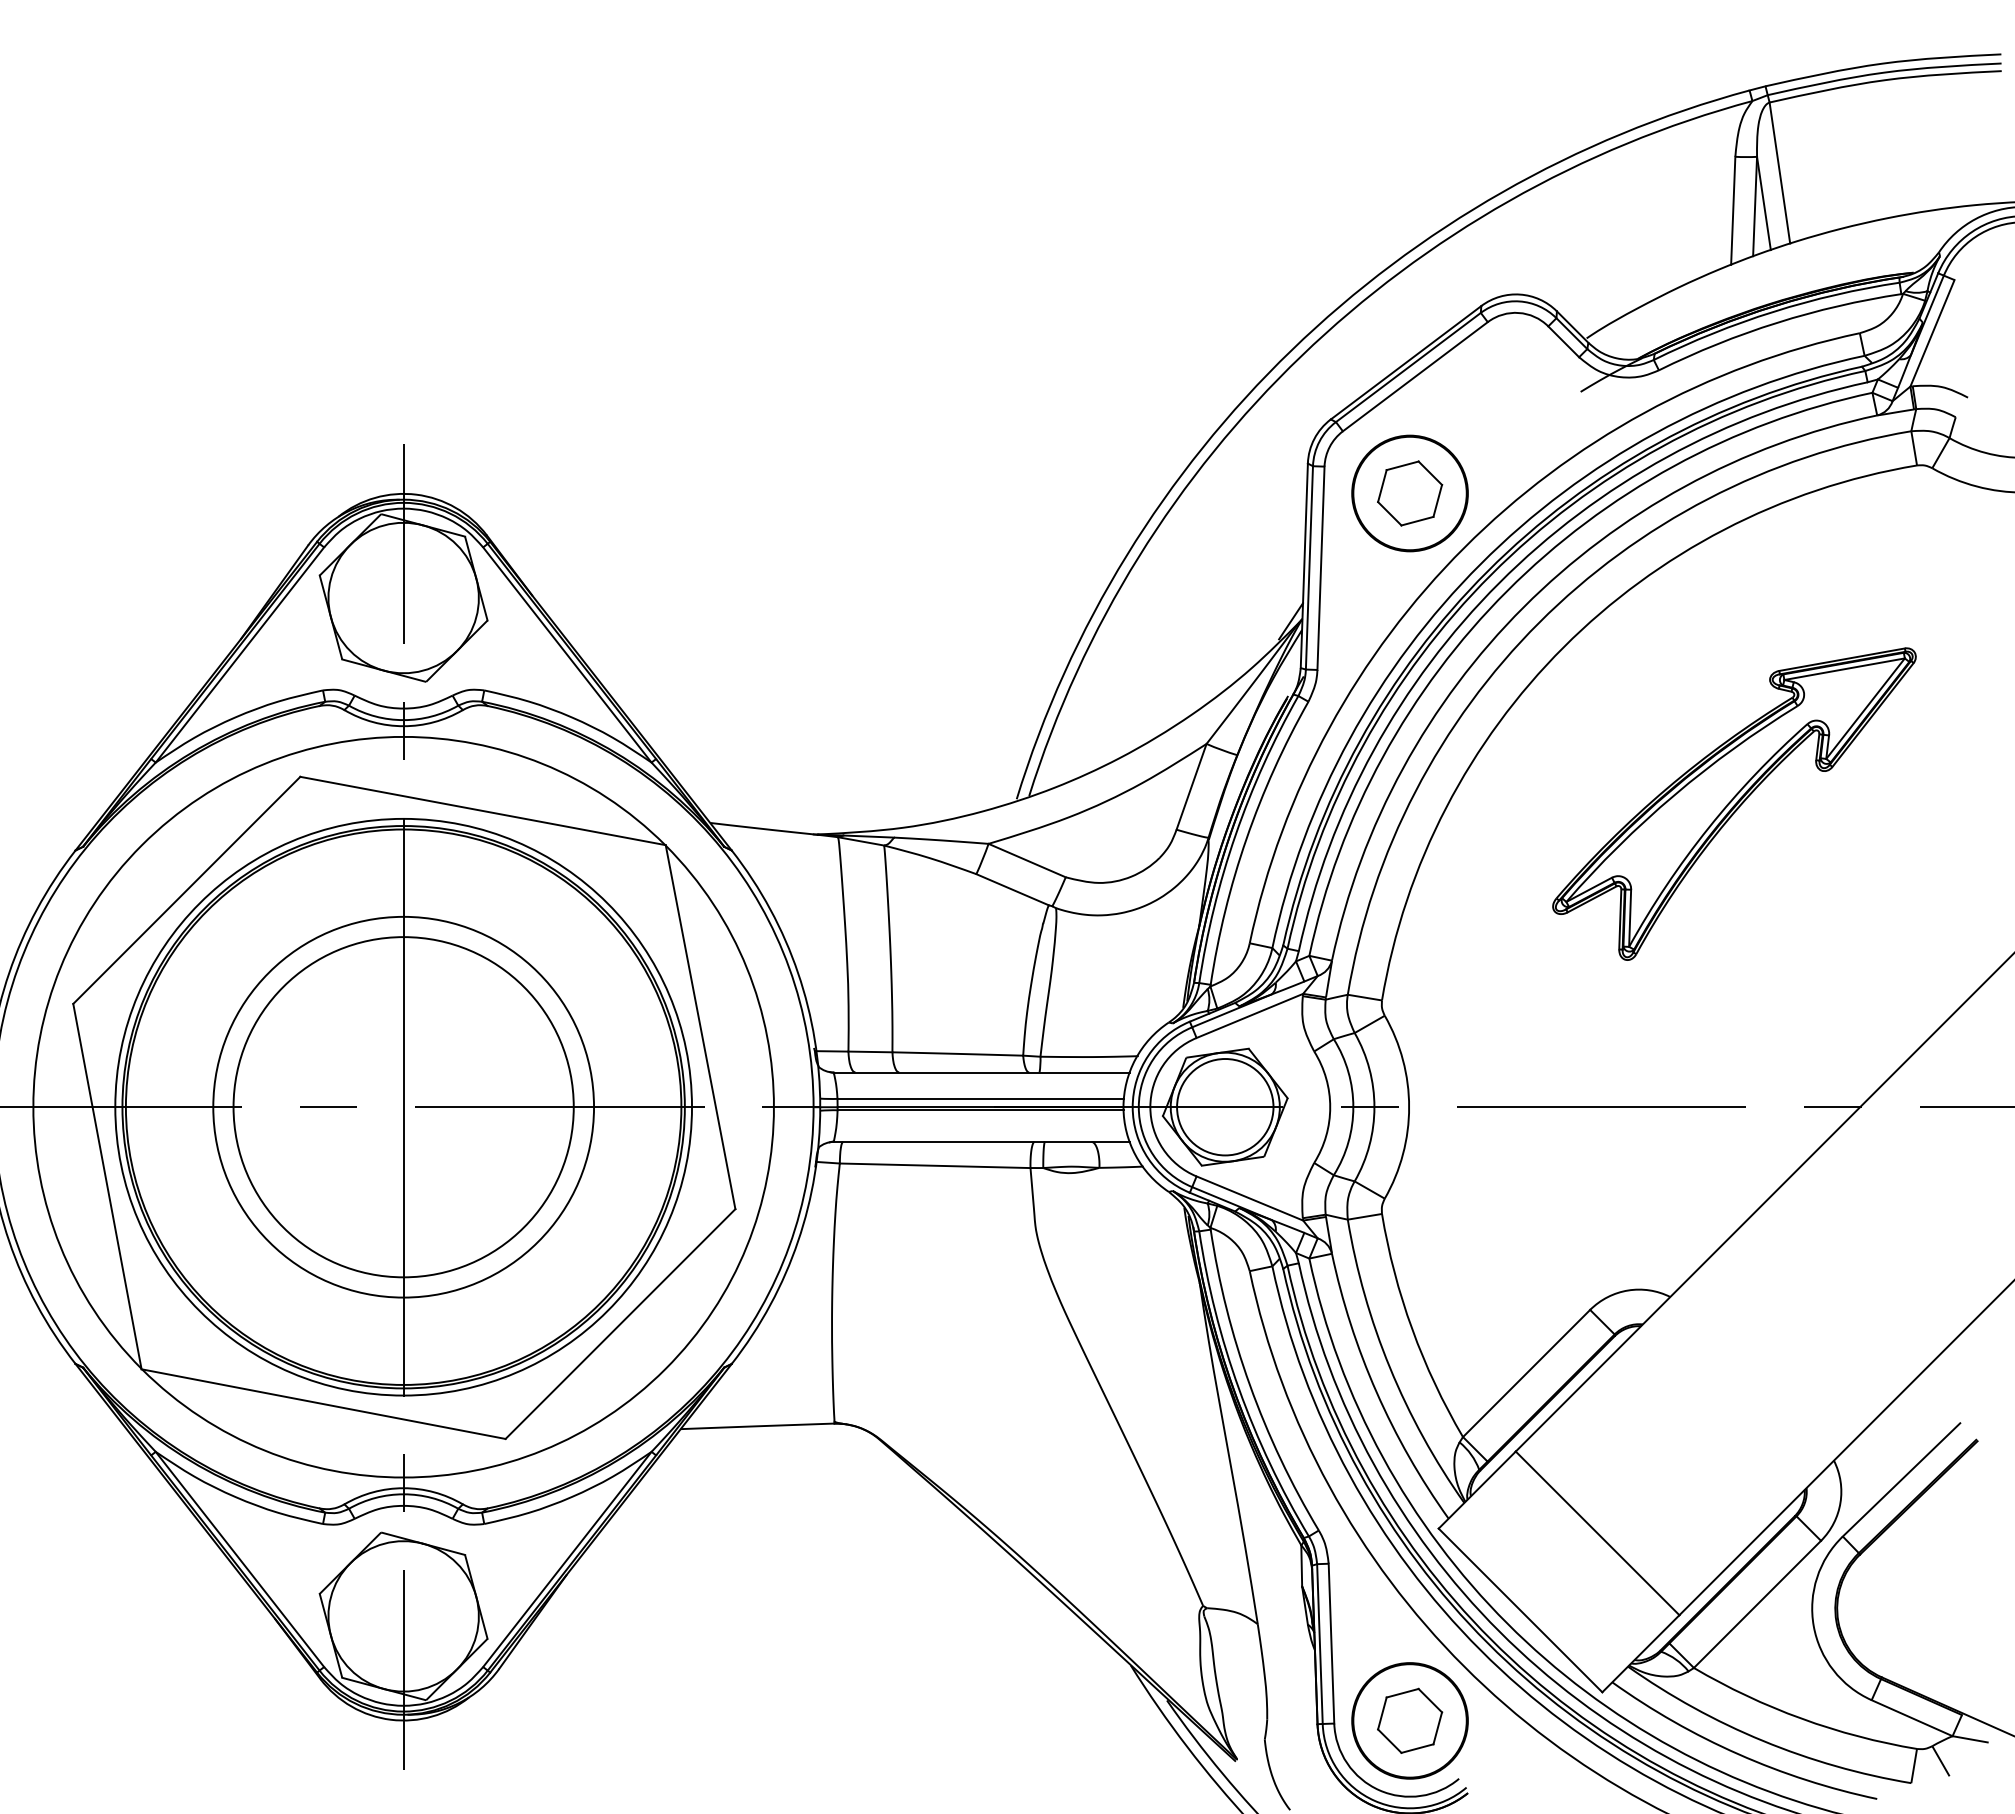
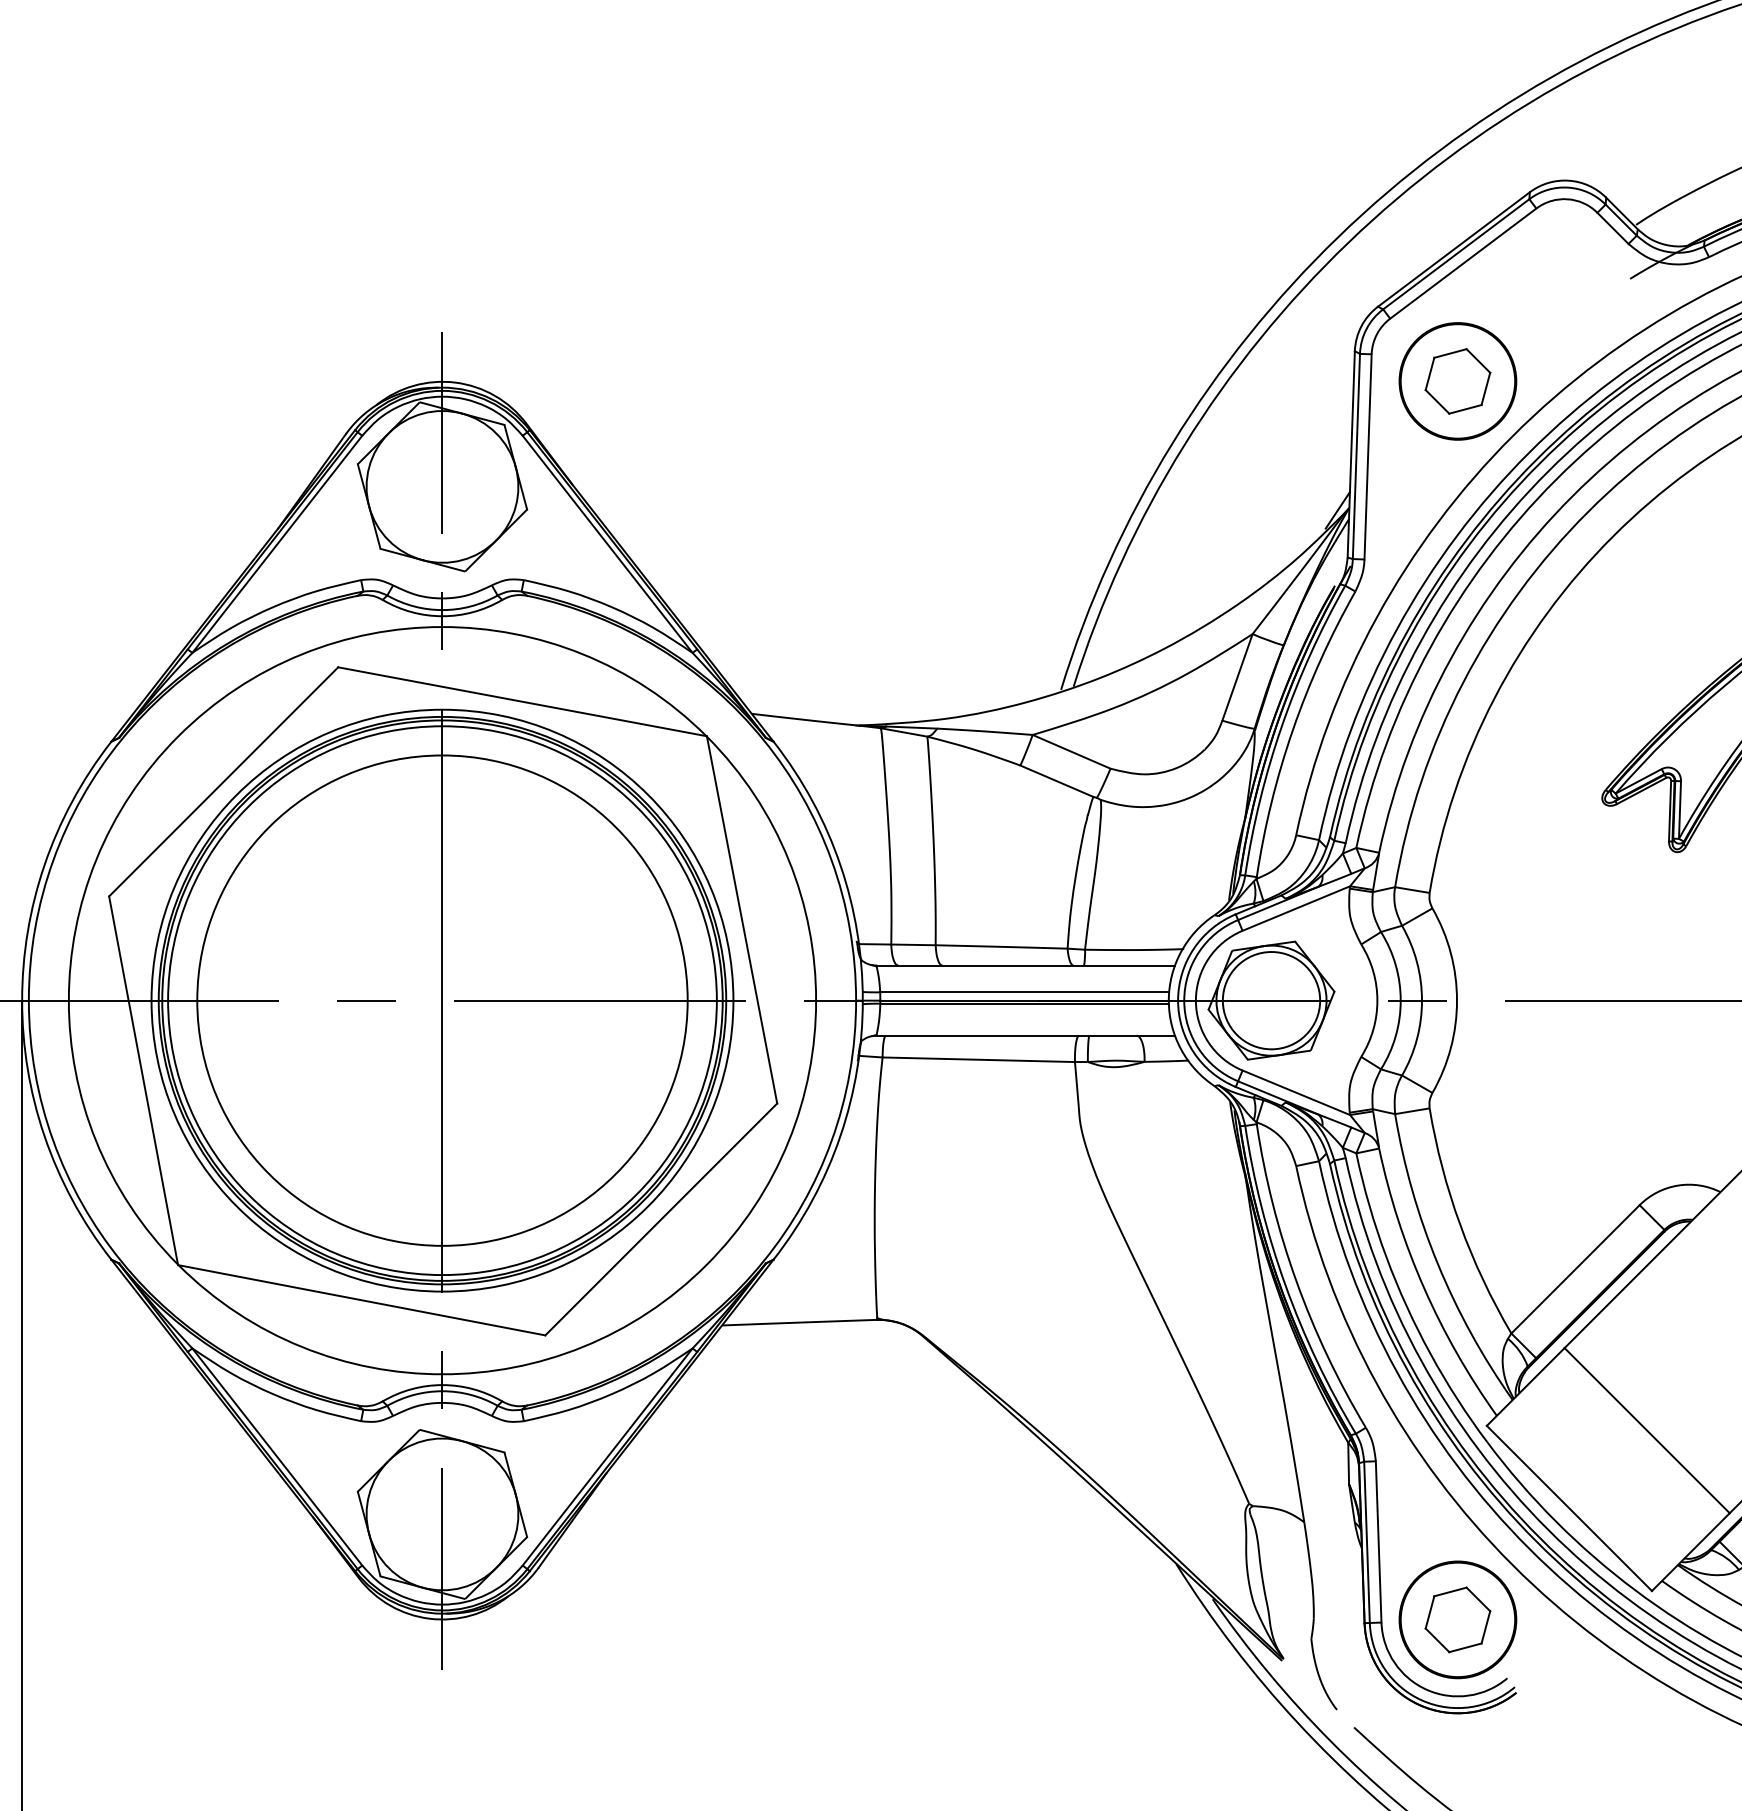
circle: (403, 1107) -> (442, 1000), size x1.43
circle: (403, 1107) -> (442, 1000), size x1.43

